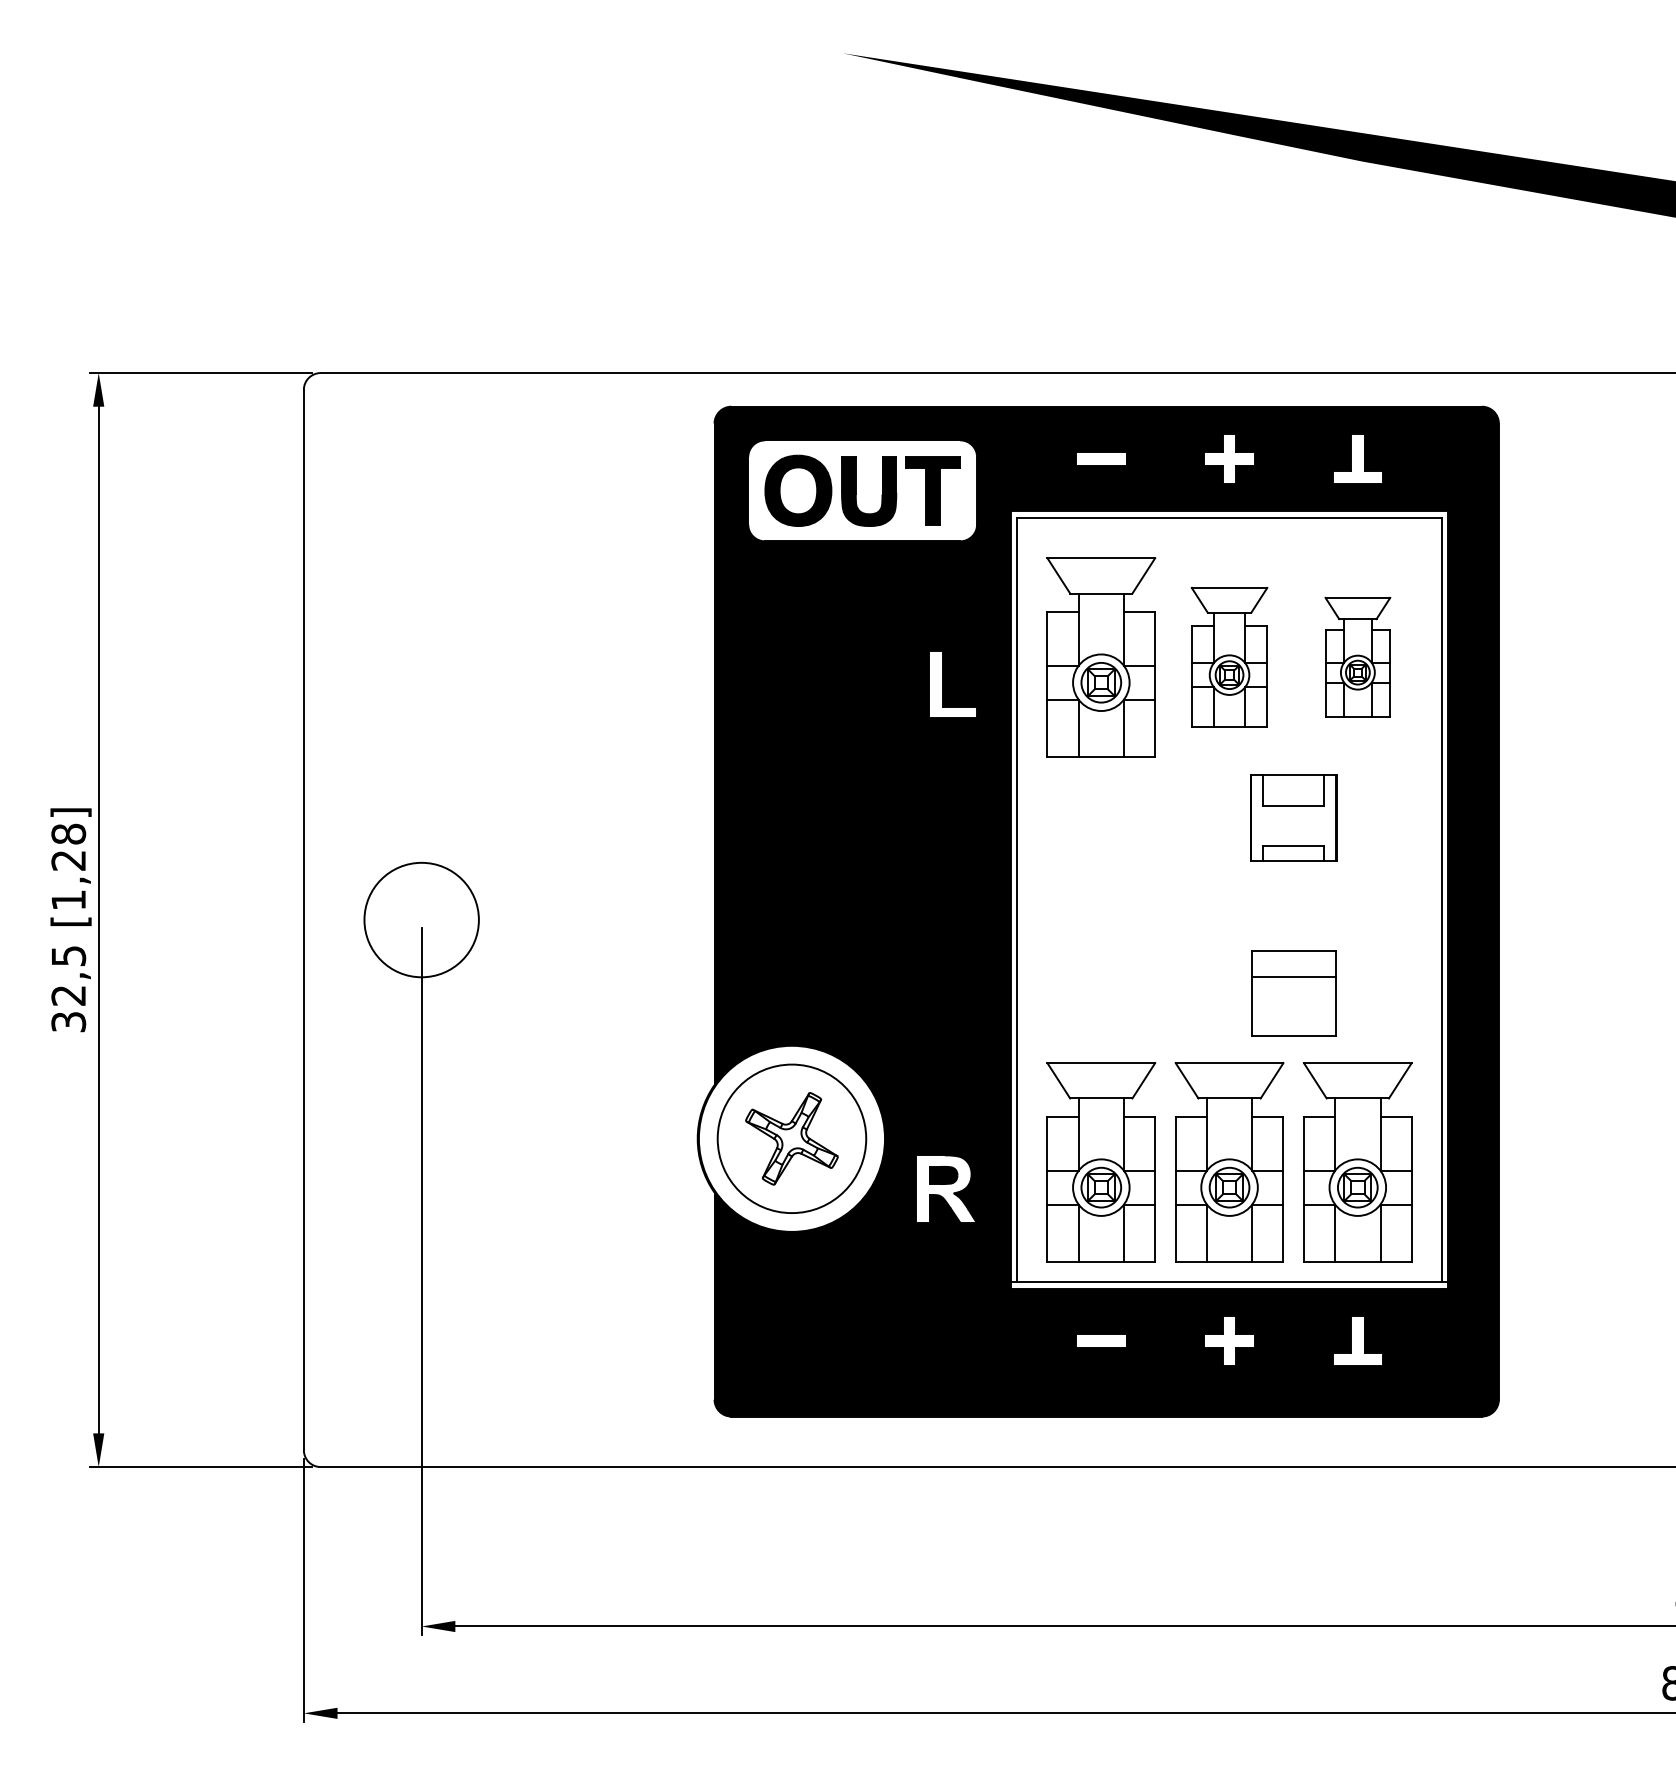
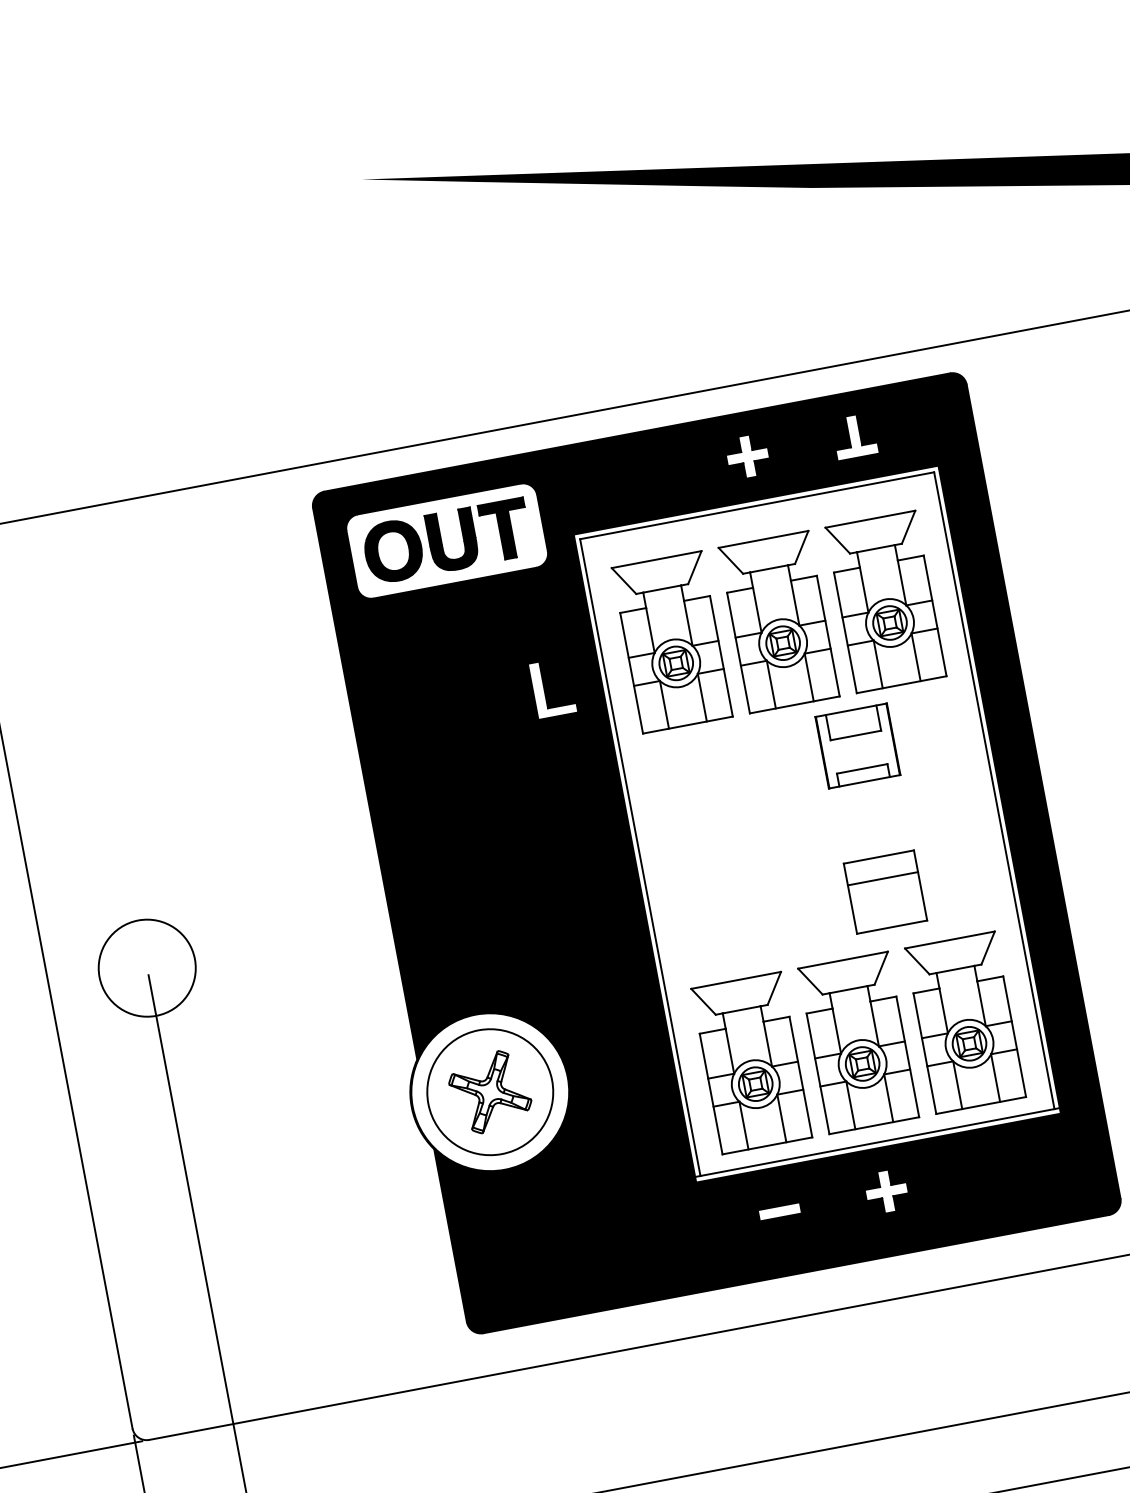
part: (1229, 657) -> (779, 622), size x1.43
part: (1357, 657) -> (885, 602), size x1.67

